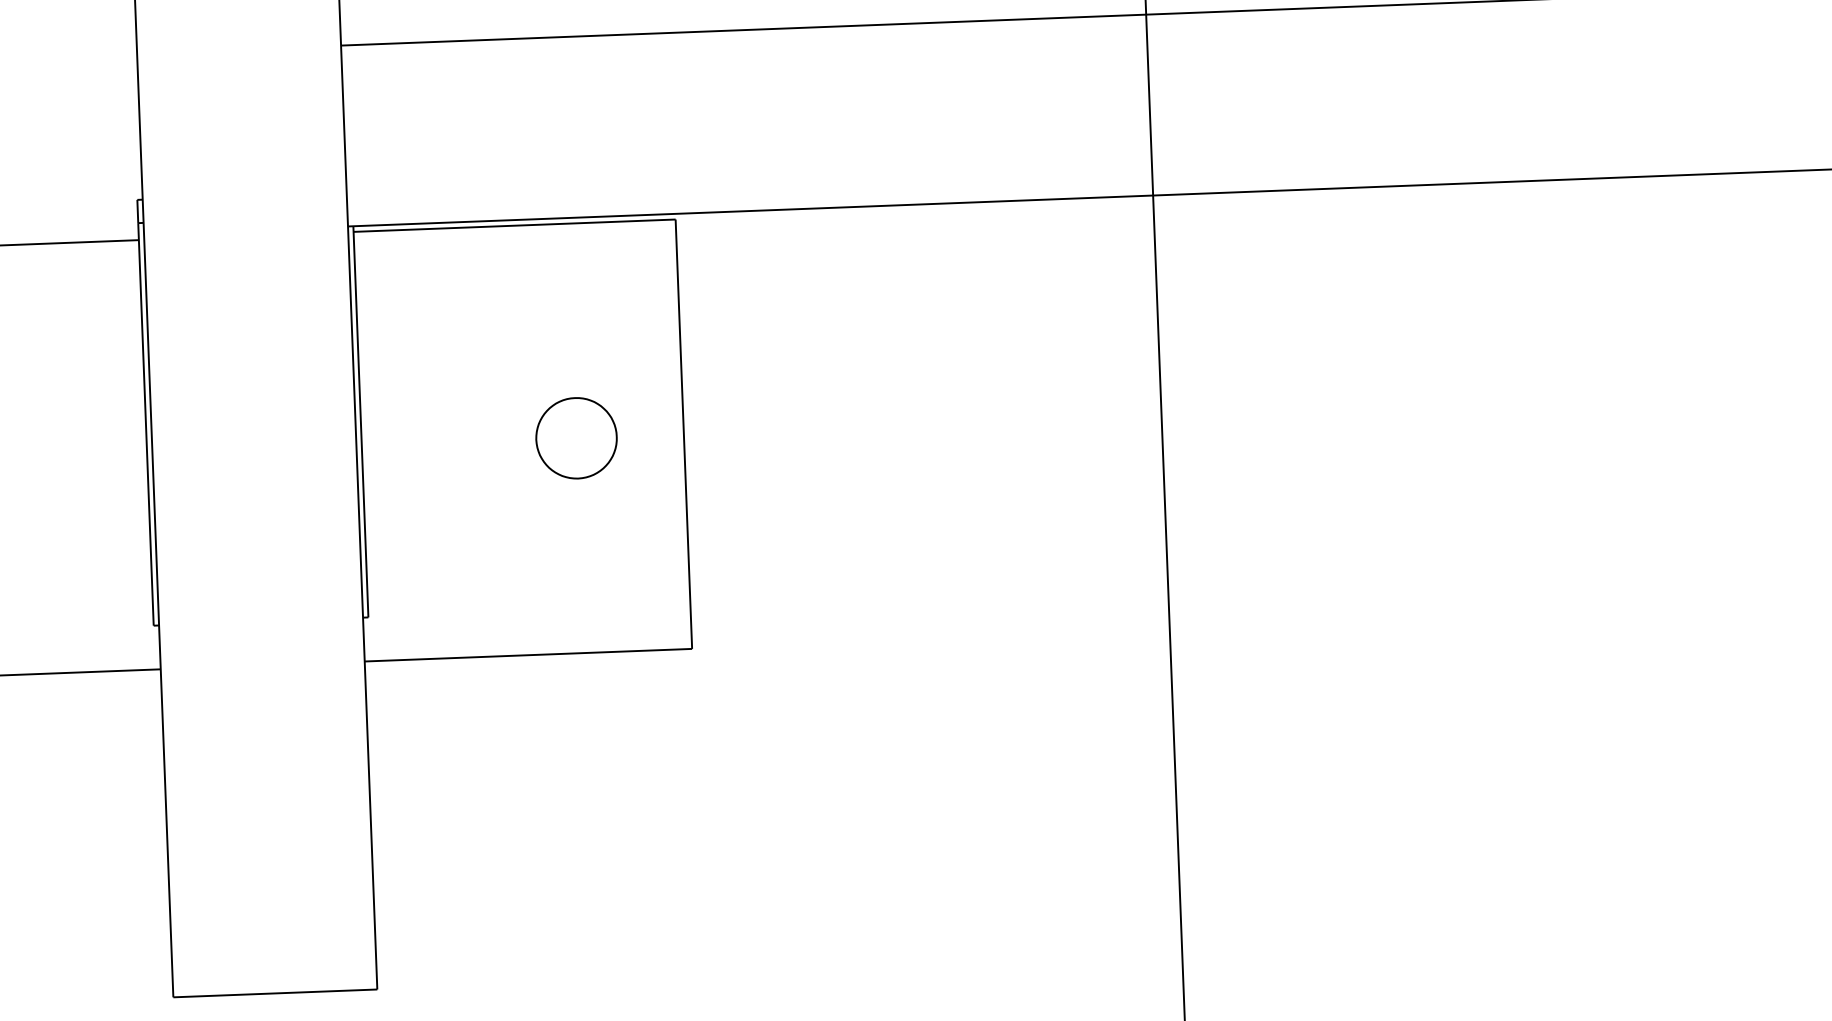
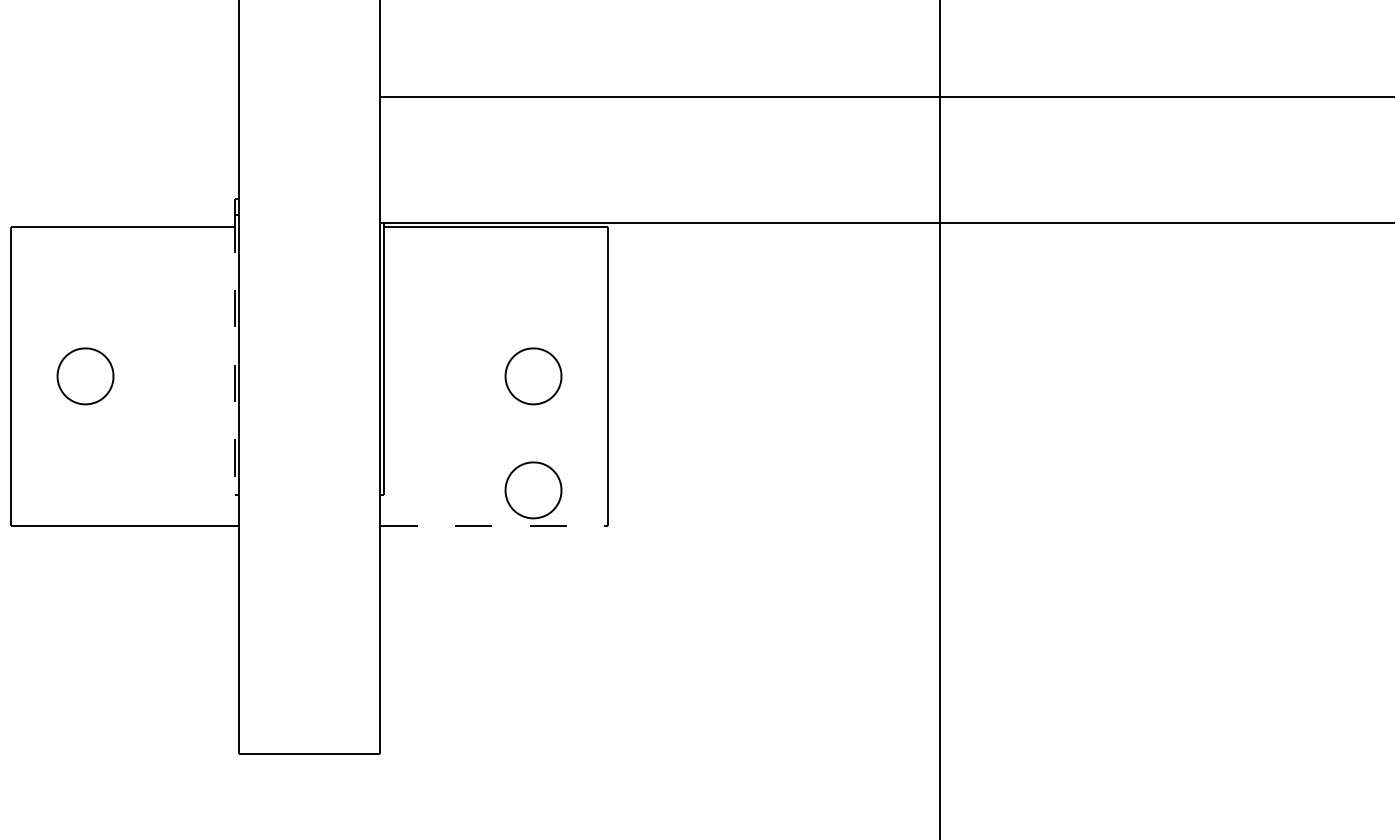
line: (145, 424) -> (234, 355), solid -> dashed
part: (582, 602) -> (533, 490), added
line: (528, 654) -> (494, 525), solid -> dashed

